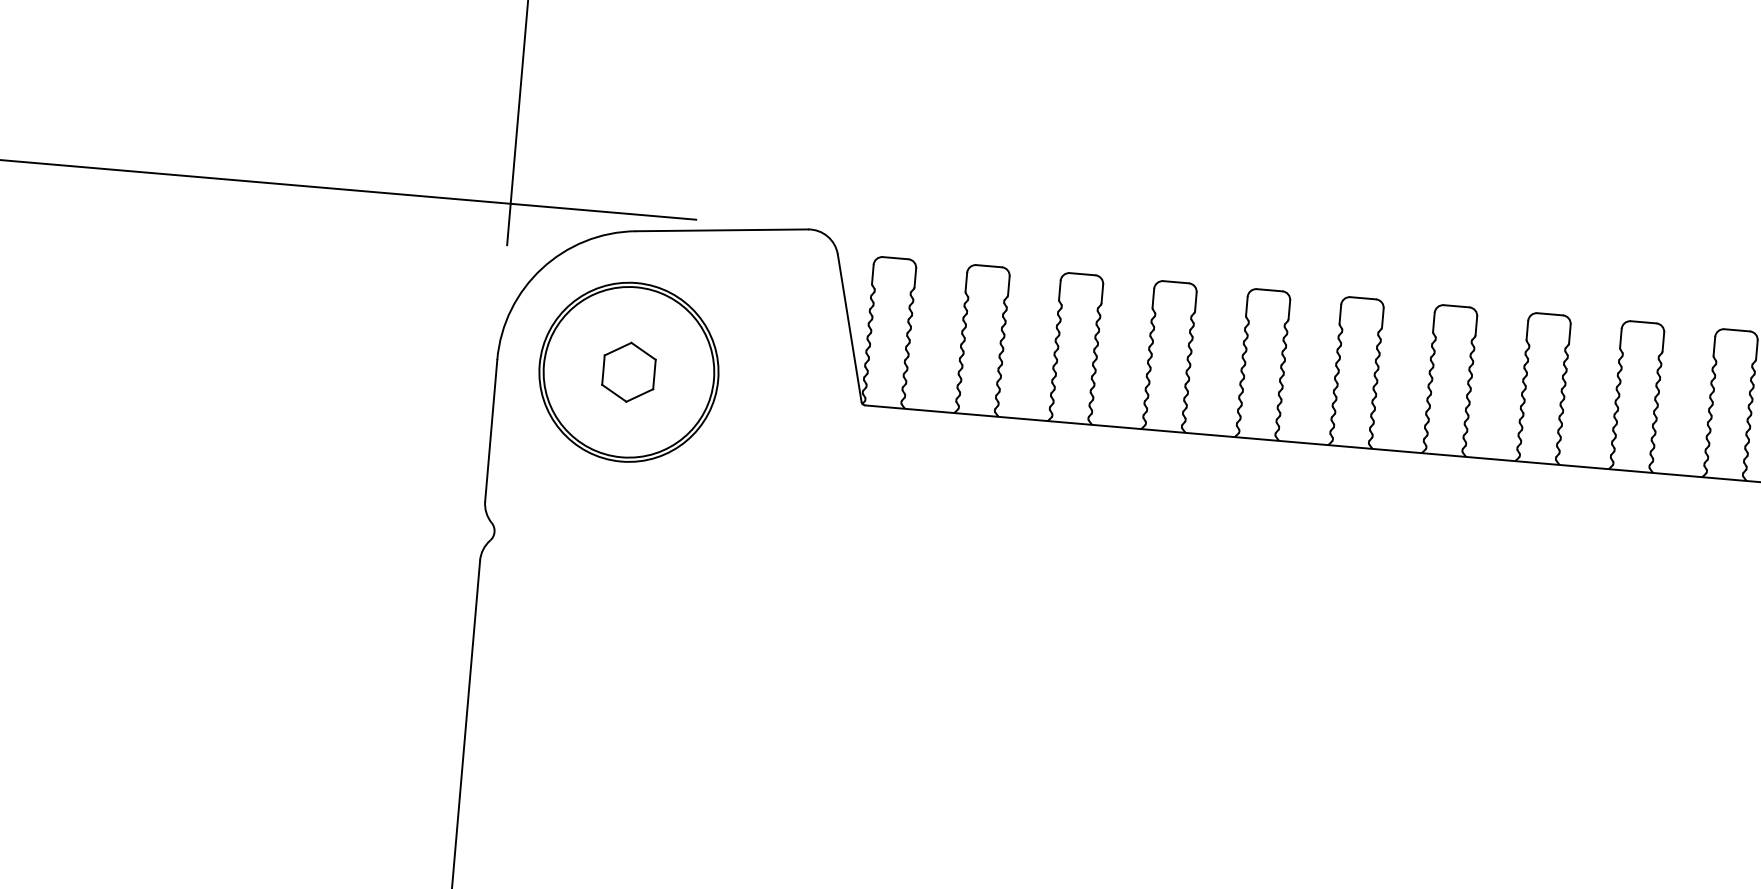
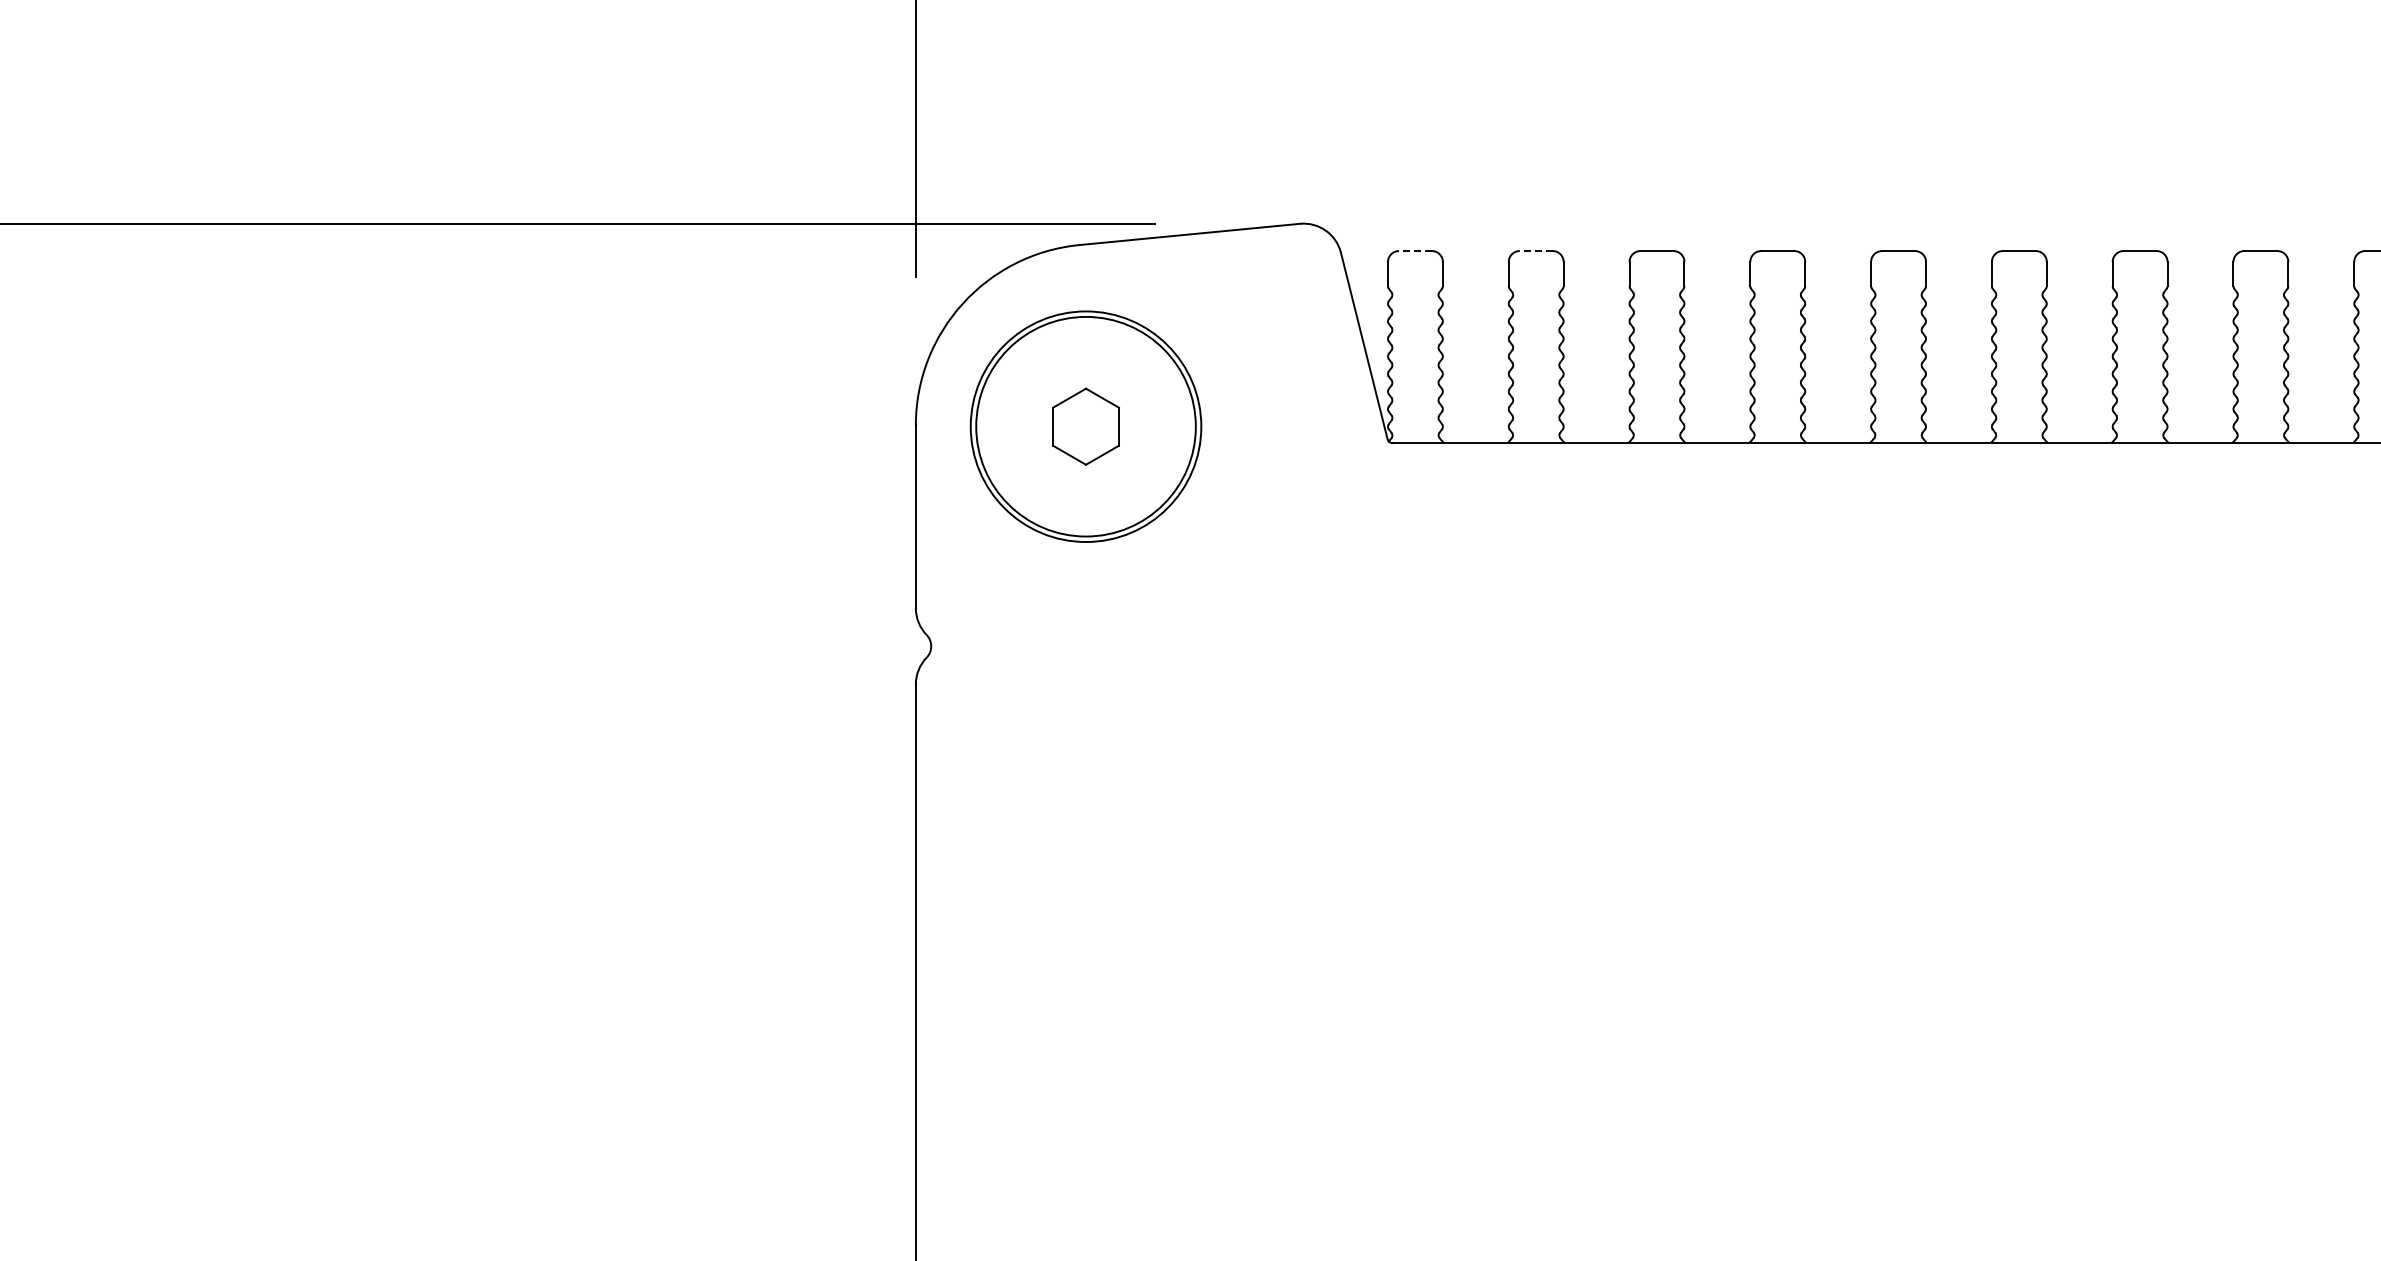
line: (894, 258) -> (1414, 251), solid -> dashed
line: (988, 266) -> (1535, 251), solid -> dashed

